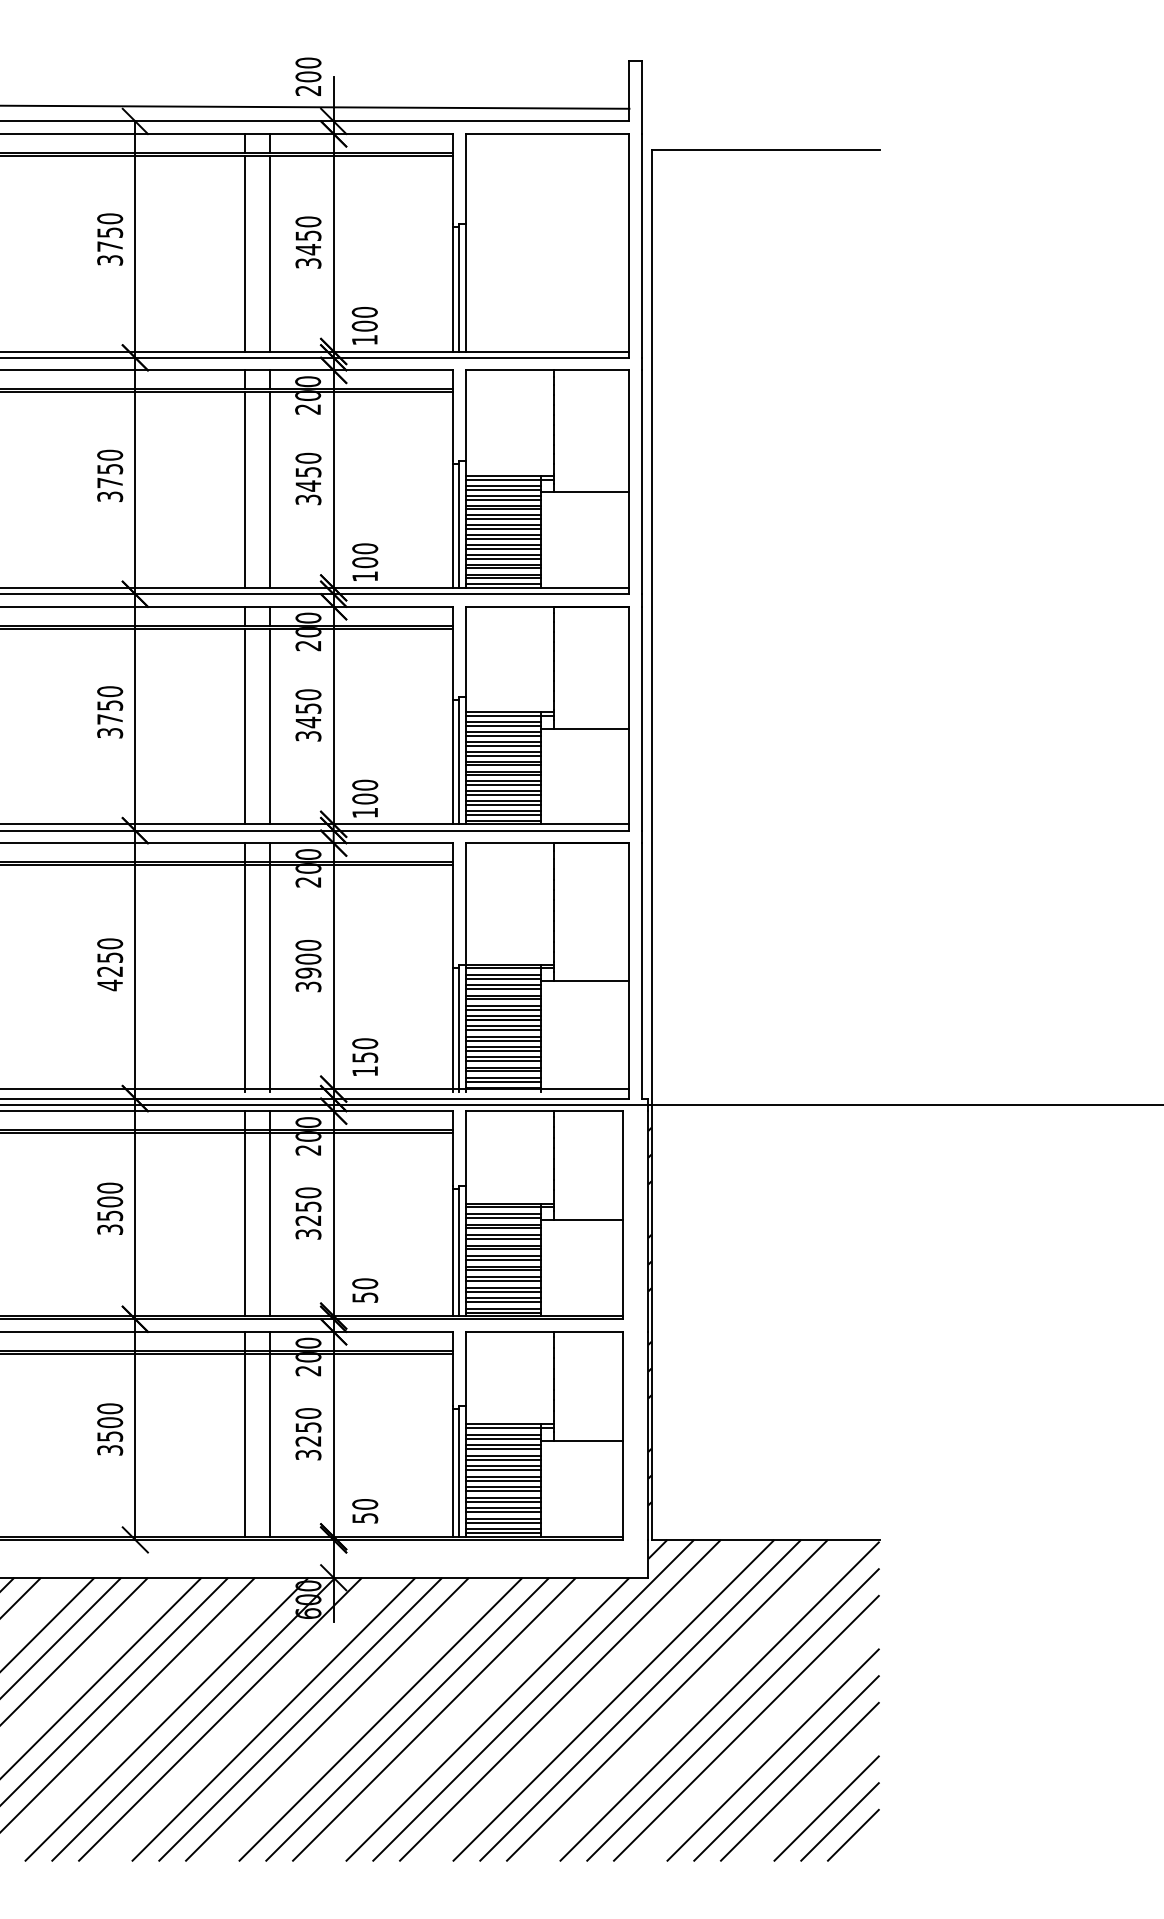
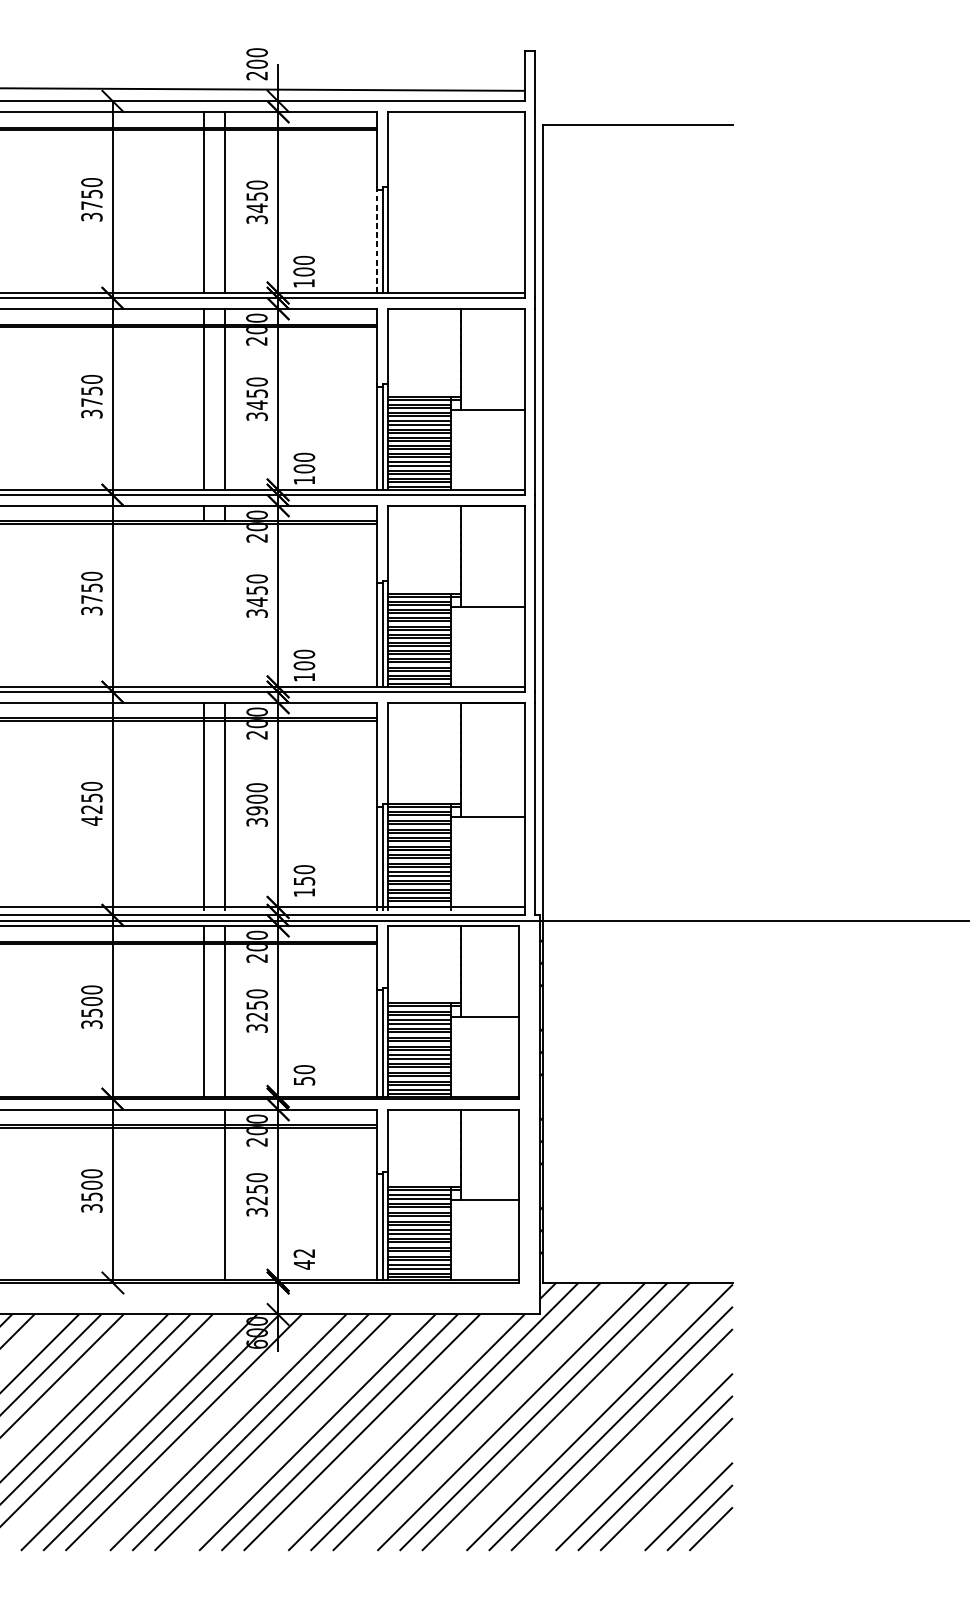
line: (452, 288) -> (377, 240), solid -> dashed
line: (244, 726) -> (203, 605), removed
line: (270, 726) -> (225, 605), removed
line: (244, 1433) -> (203, 1194), removed
text: (365, 1511) -> (304, 1259), 50 -> 42

